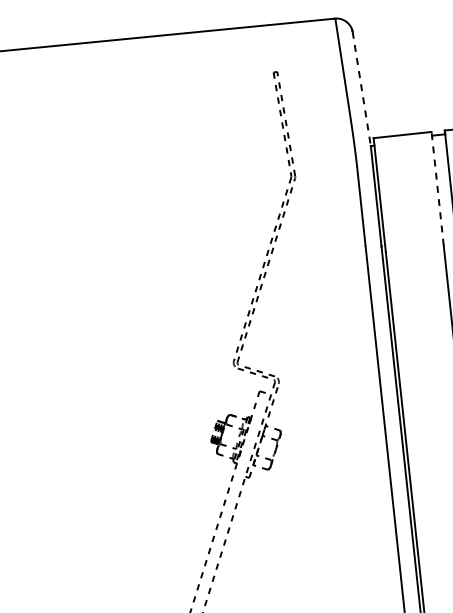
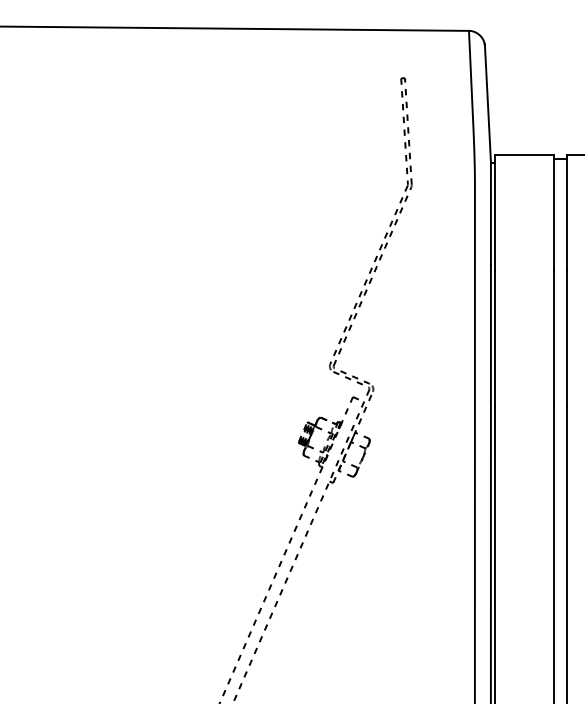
line: (362, 89) -> (488, 104), dashed -> solid
line: (437, 188) -> (553, 212), dashed -> solid

